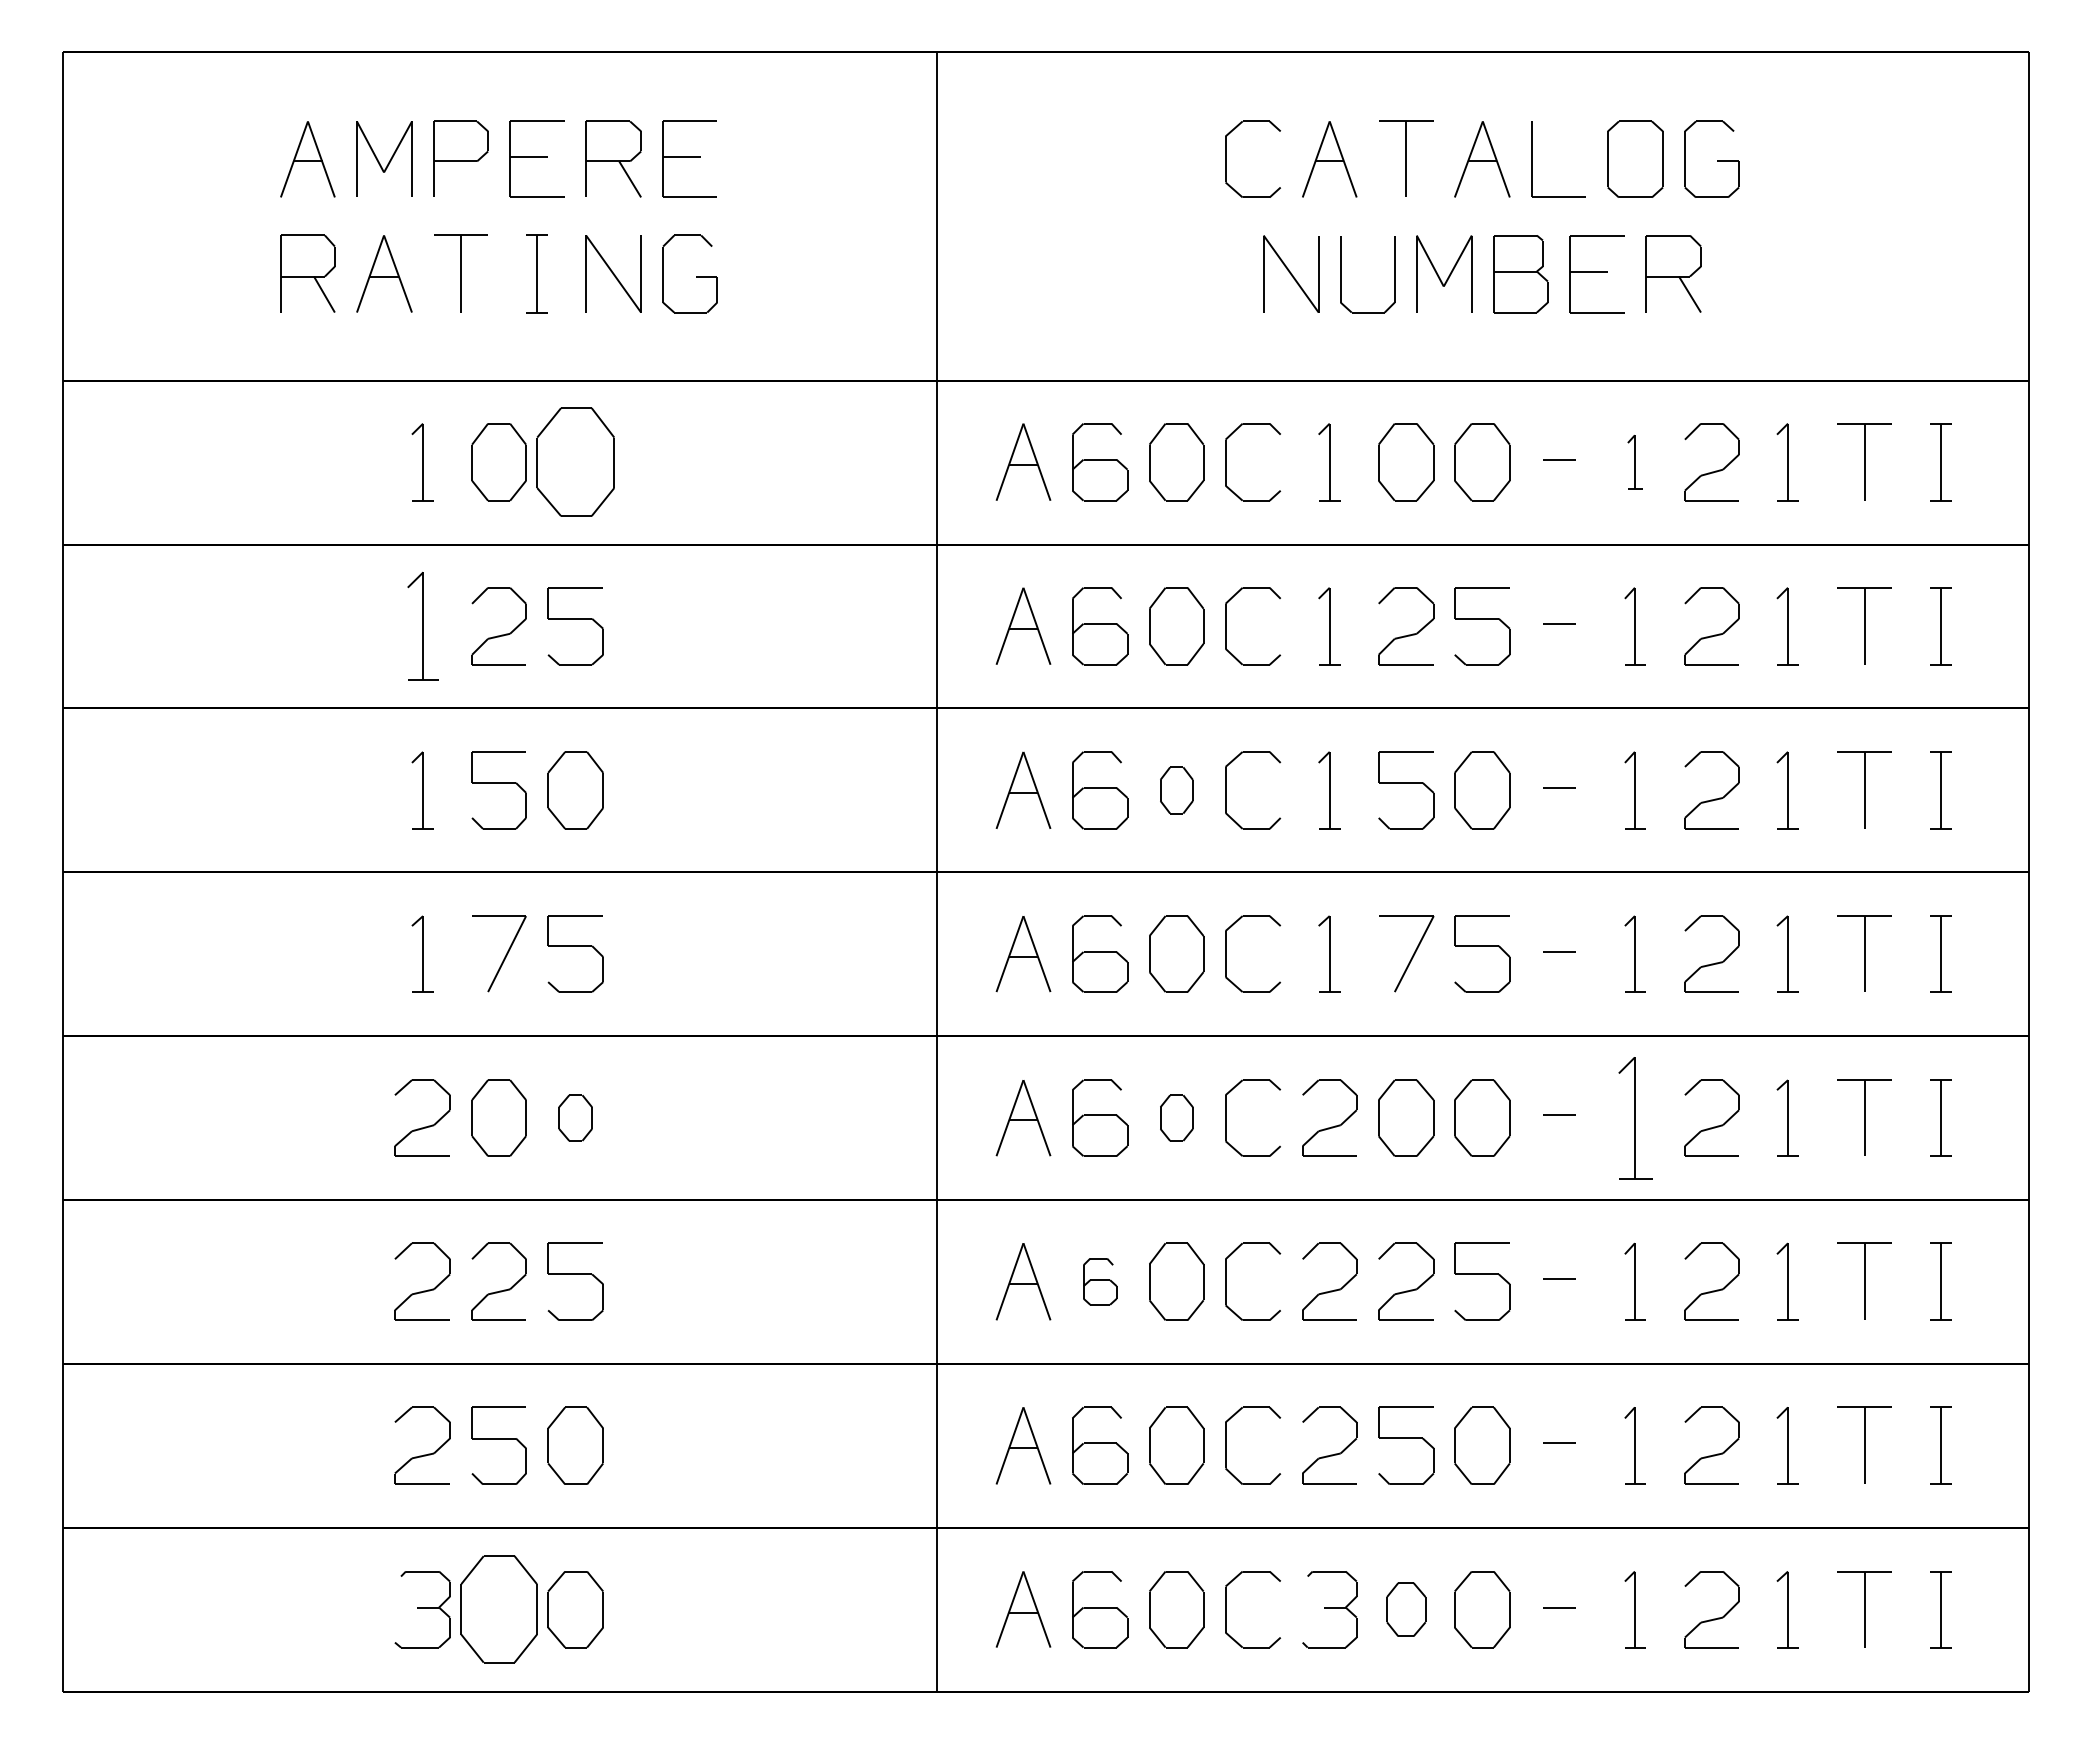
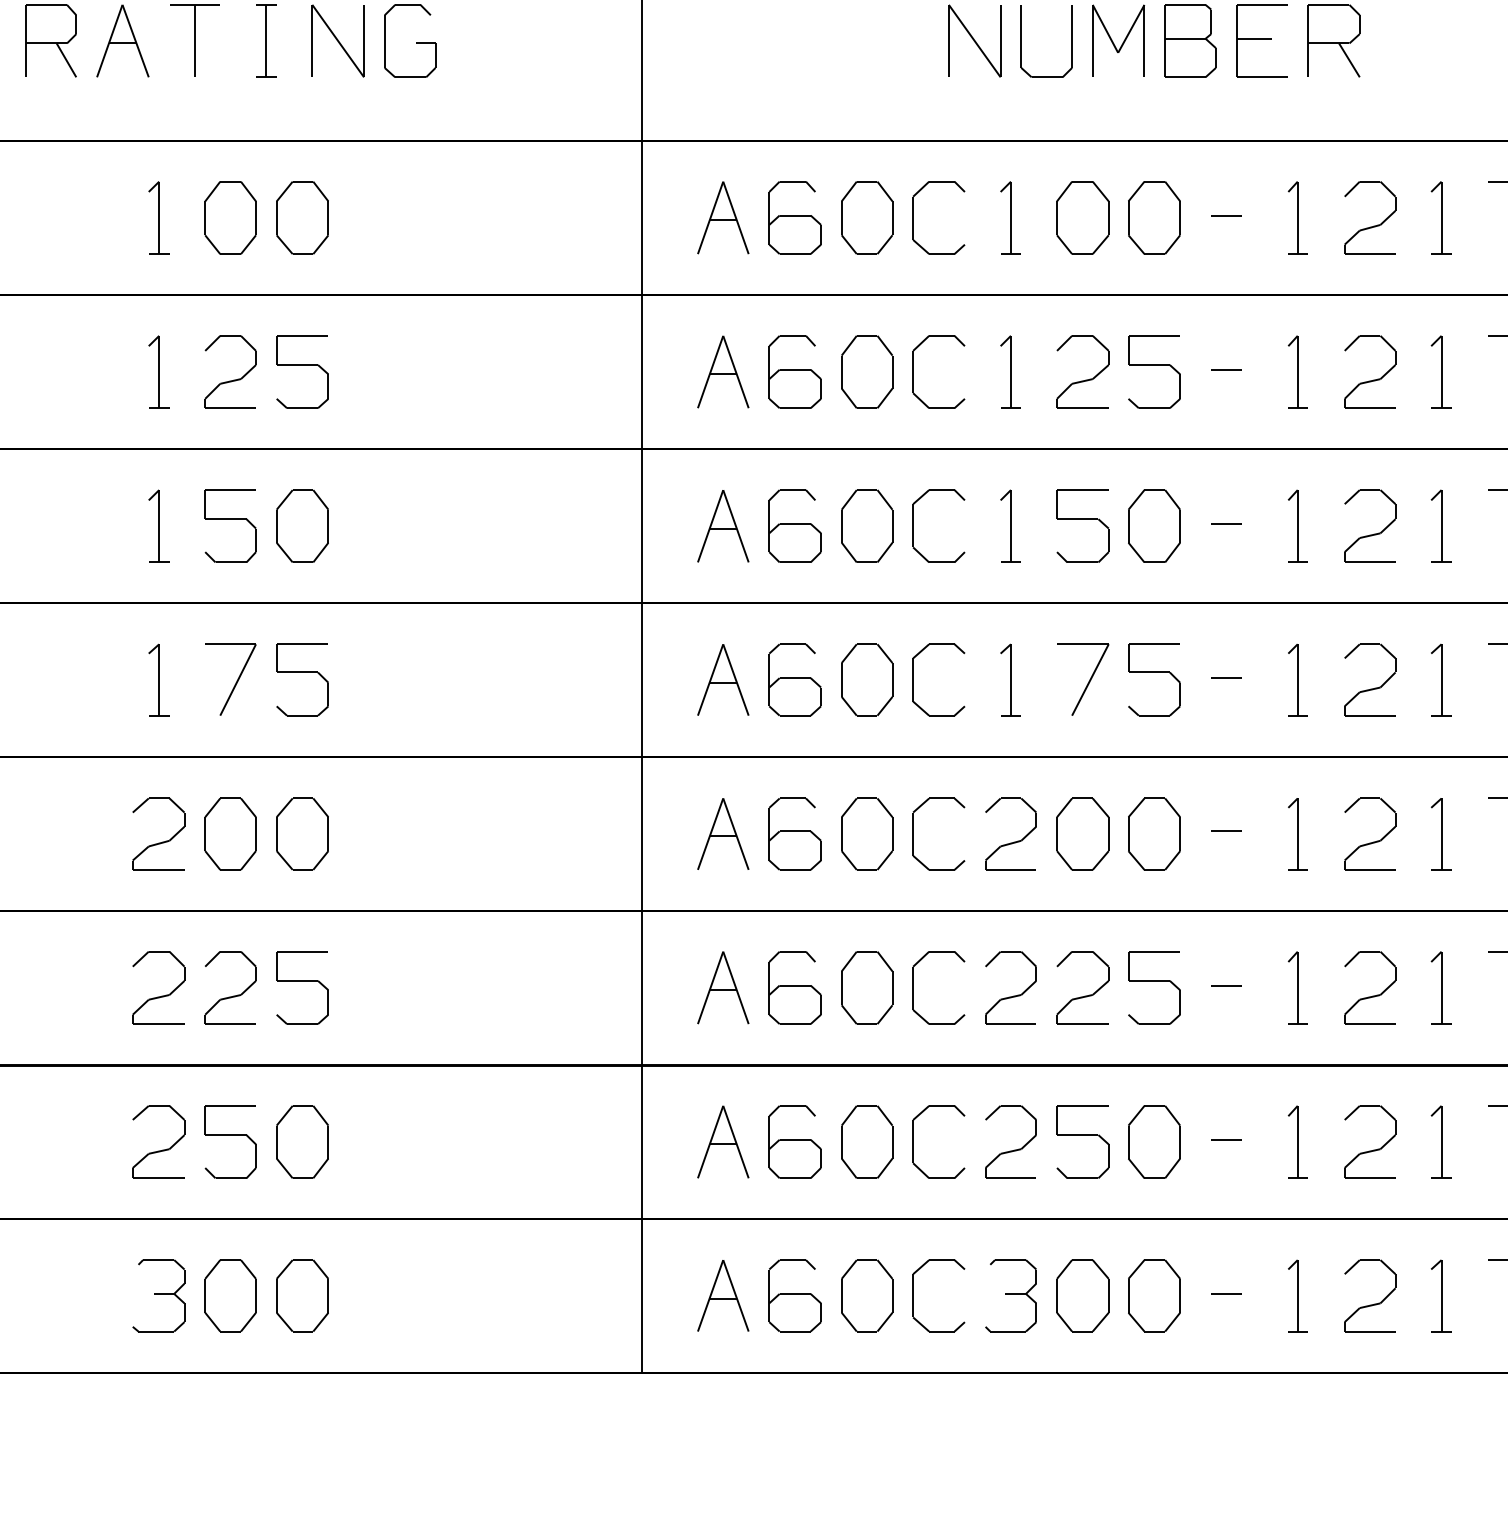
part: (575, 462) -> (302, 218), size x0.71
part: (1634, 462) -> (1297, 218), size x1.43
part: (422, 626) -> (158, 372), size x0.71
part: (1176, 790) -> (867, 526), size x1.67
part: (575, 1117) -> (302, 833), size x1.67
part: (1176, 1117) -> (867, 833), size x1.67
part: (1634, 1117) -> (1297, 833), size x0.62
part: (1100, 1281) -> (795, 987), size x1.67
part: (498, 1609) -> (230, 1295), size x0.71
part: (1406, 1609) -> (1083, 1295), size x1.43

